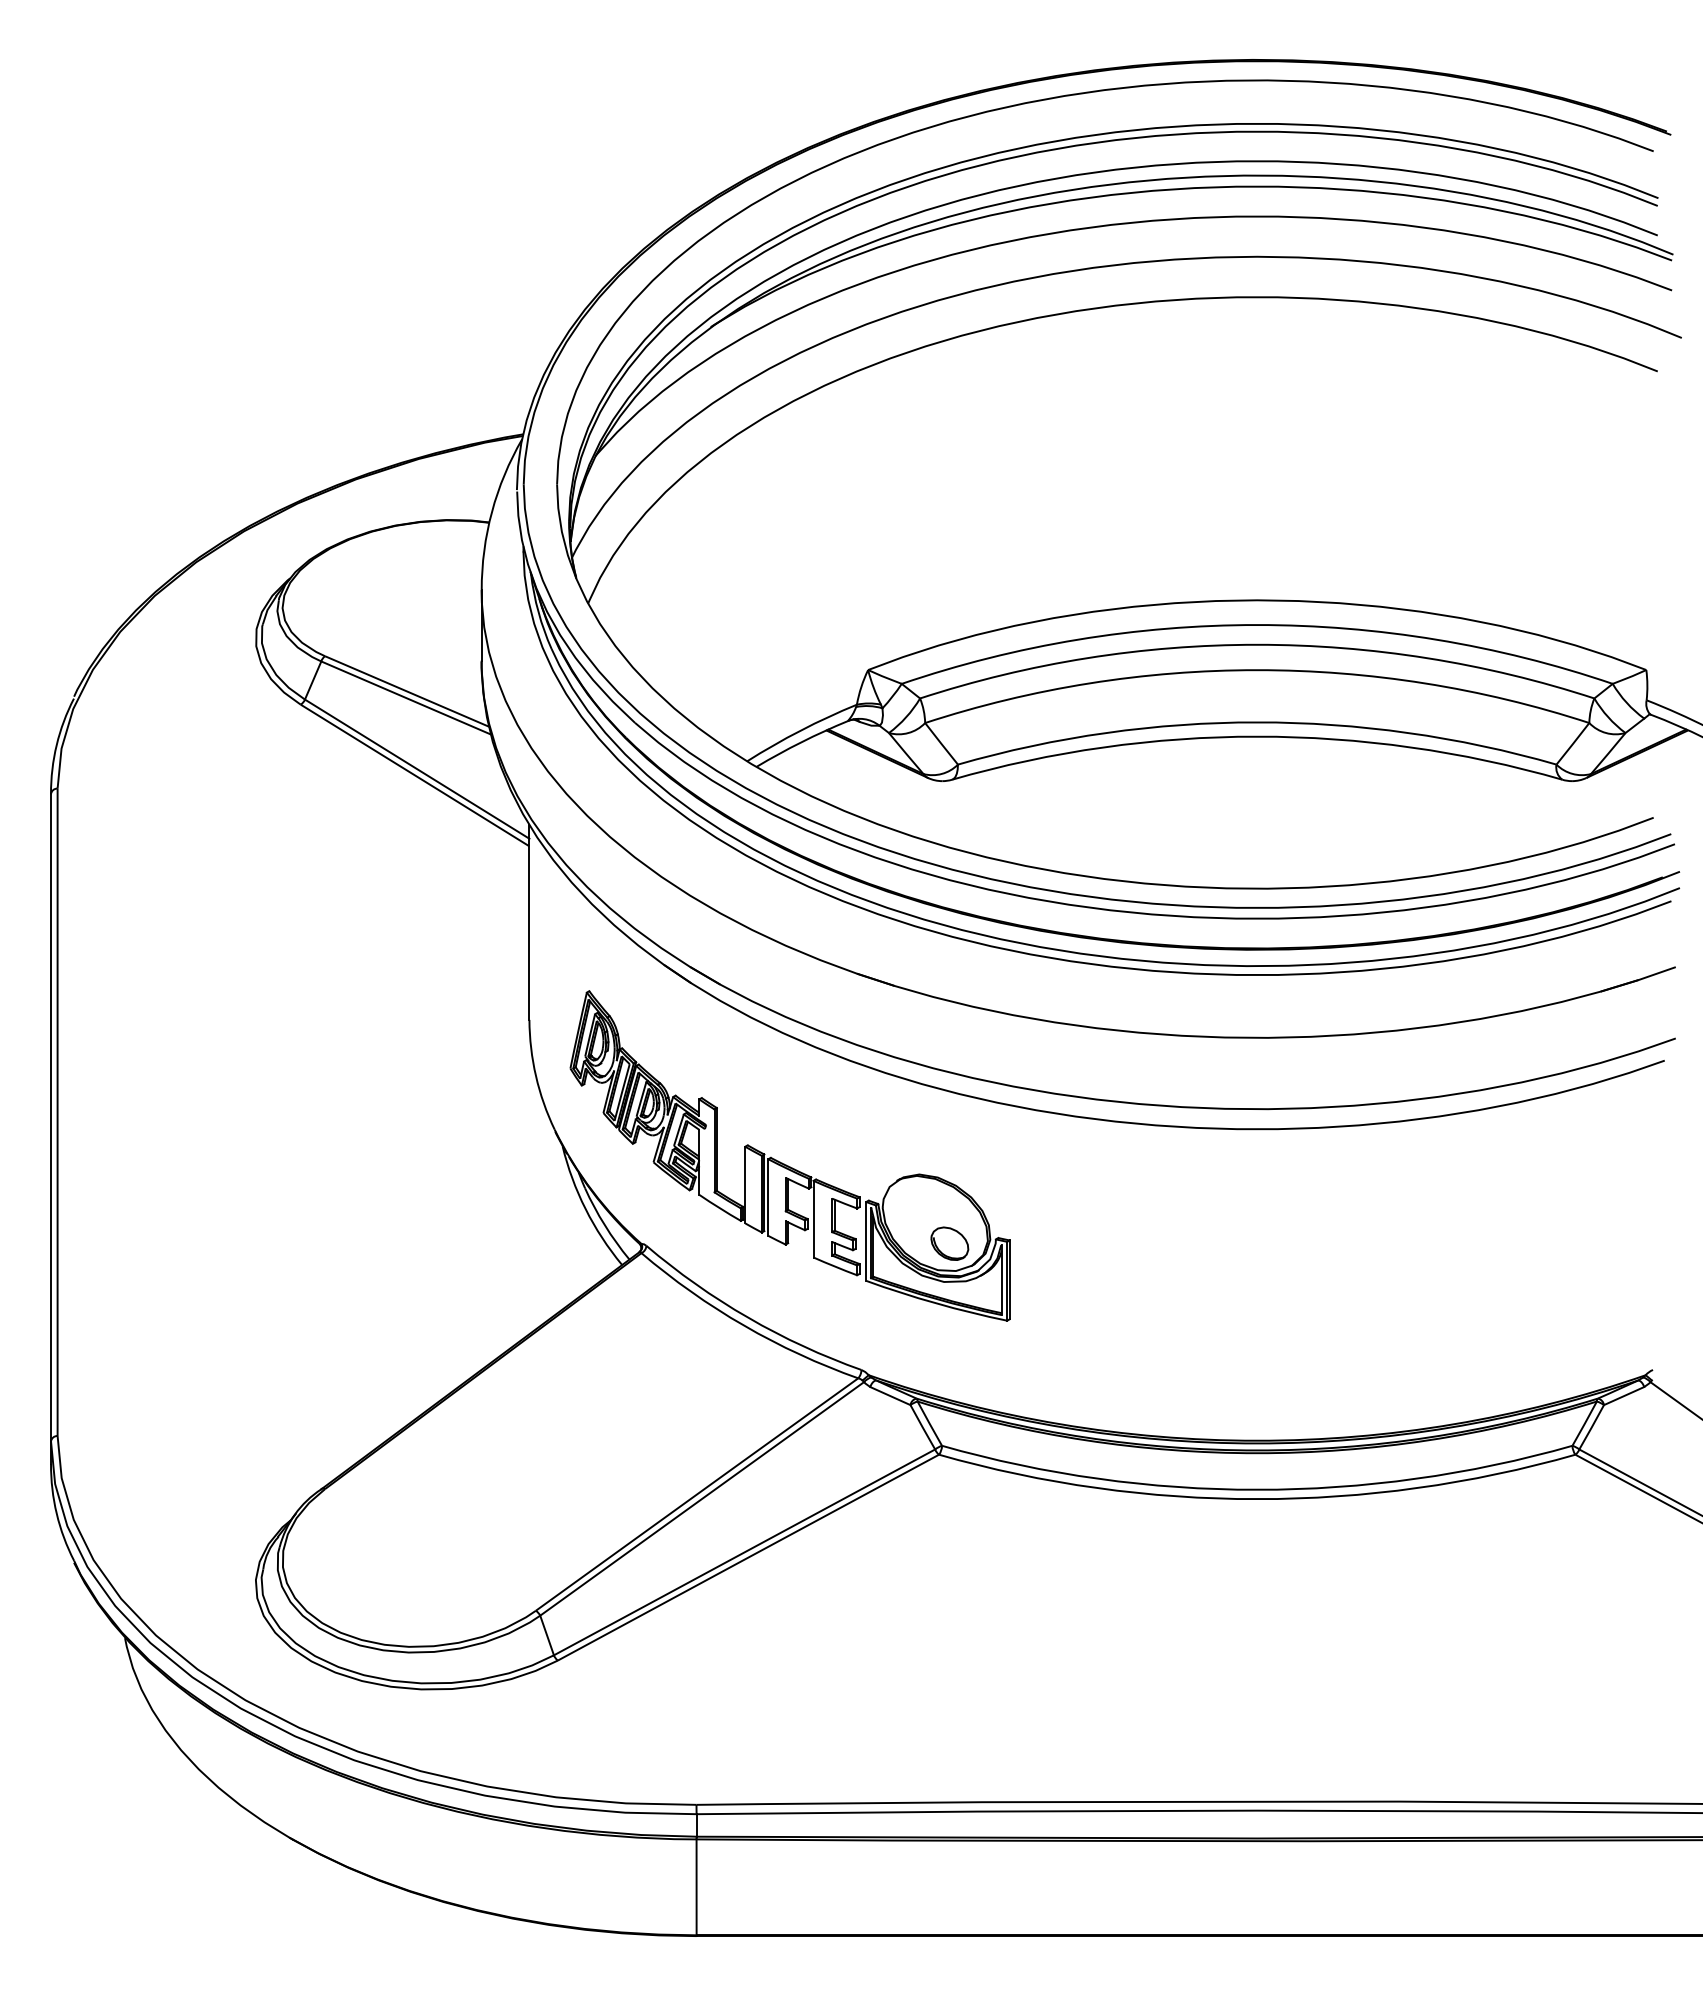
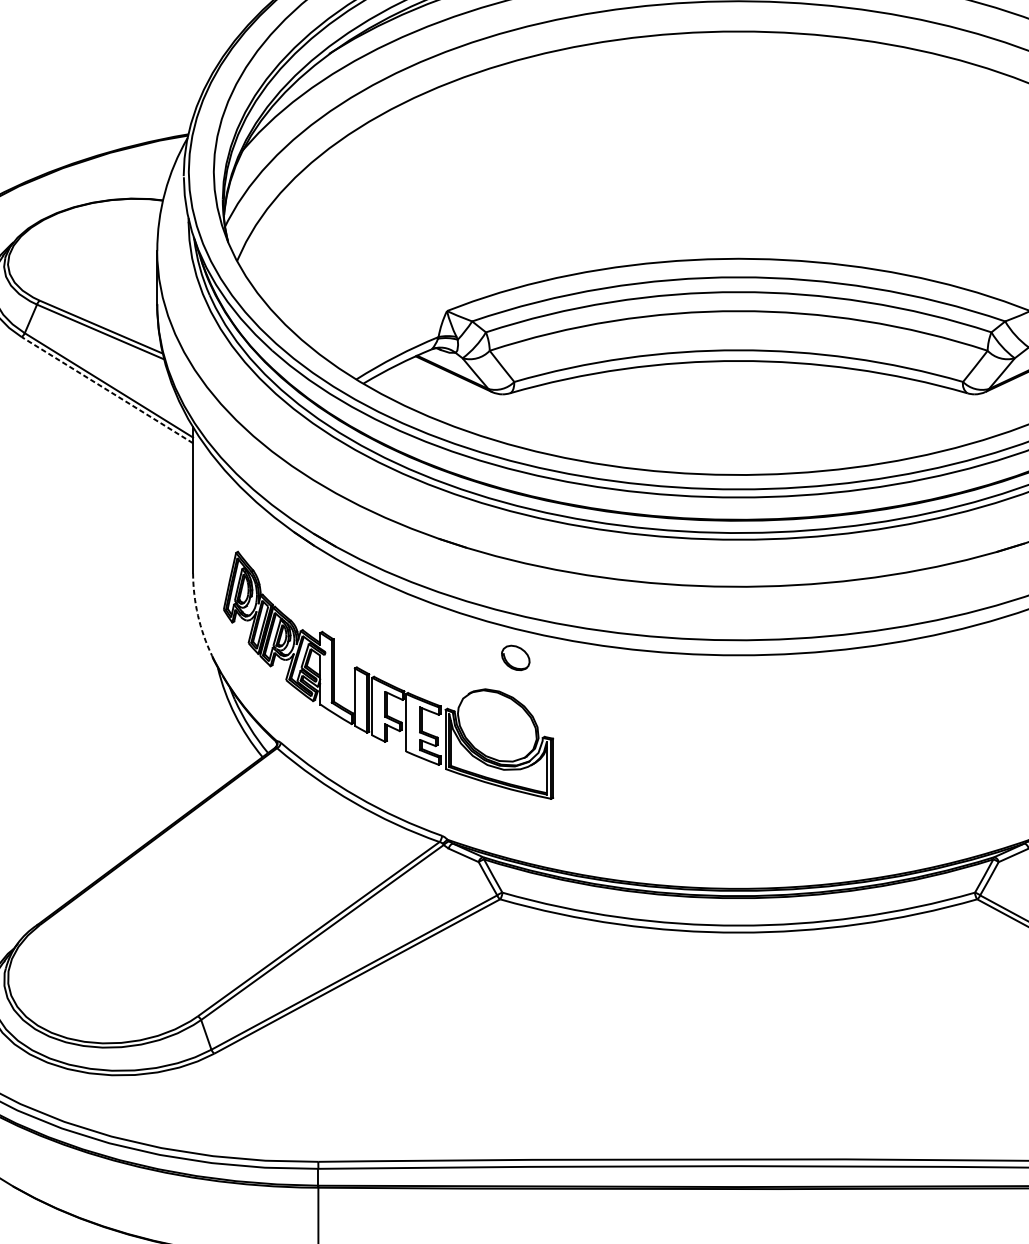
line: (415, 775) -> (107, 390), solid -> dashed
arc: (536, 1076) -> (198, 615), solid -> dashed
part: (949, 1243) -> (515, 657), moved

